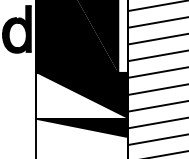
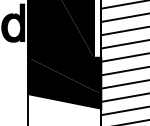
fill: (81, 95) -> (64, 75), added

